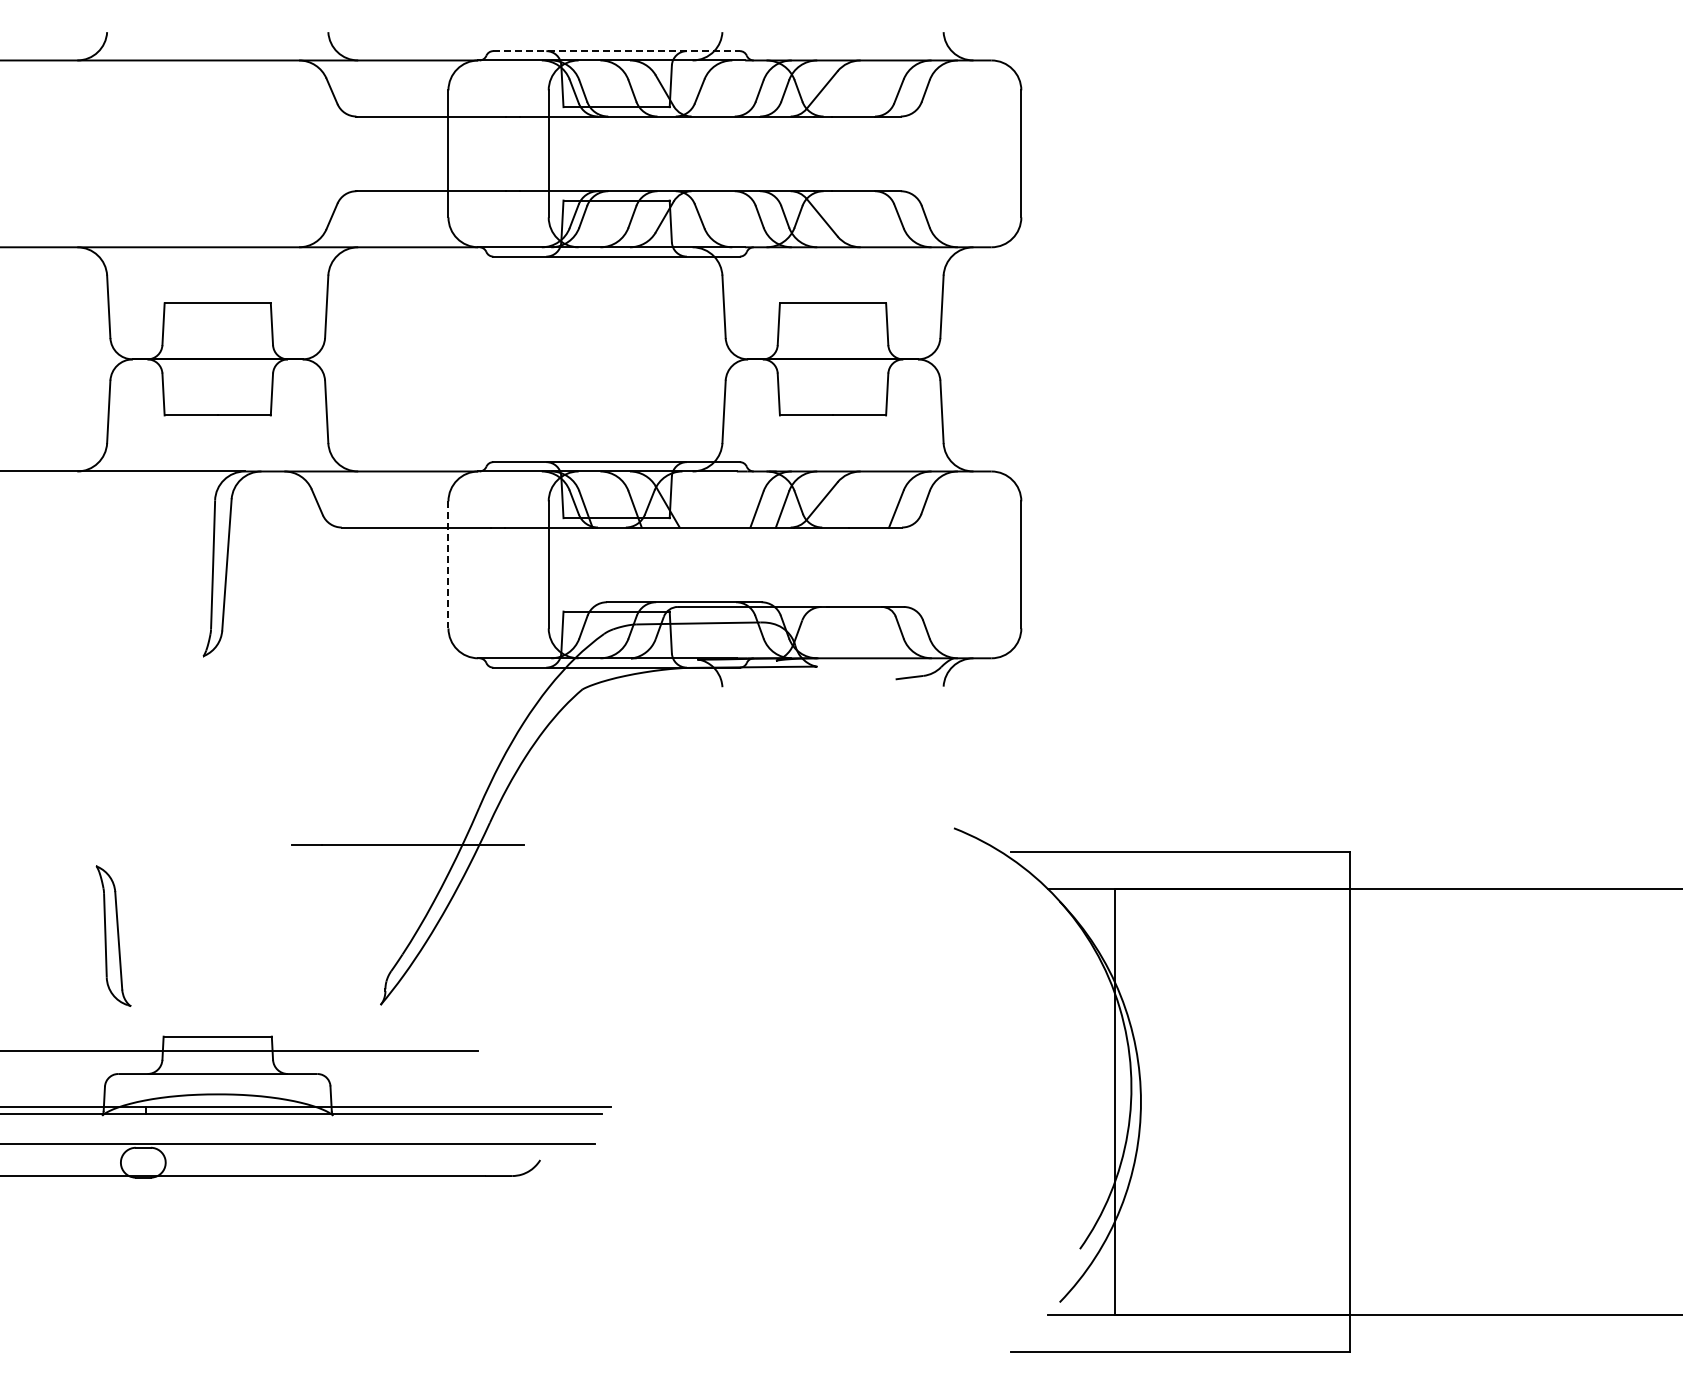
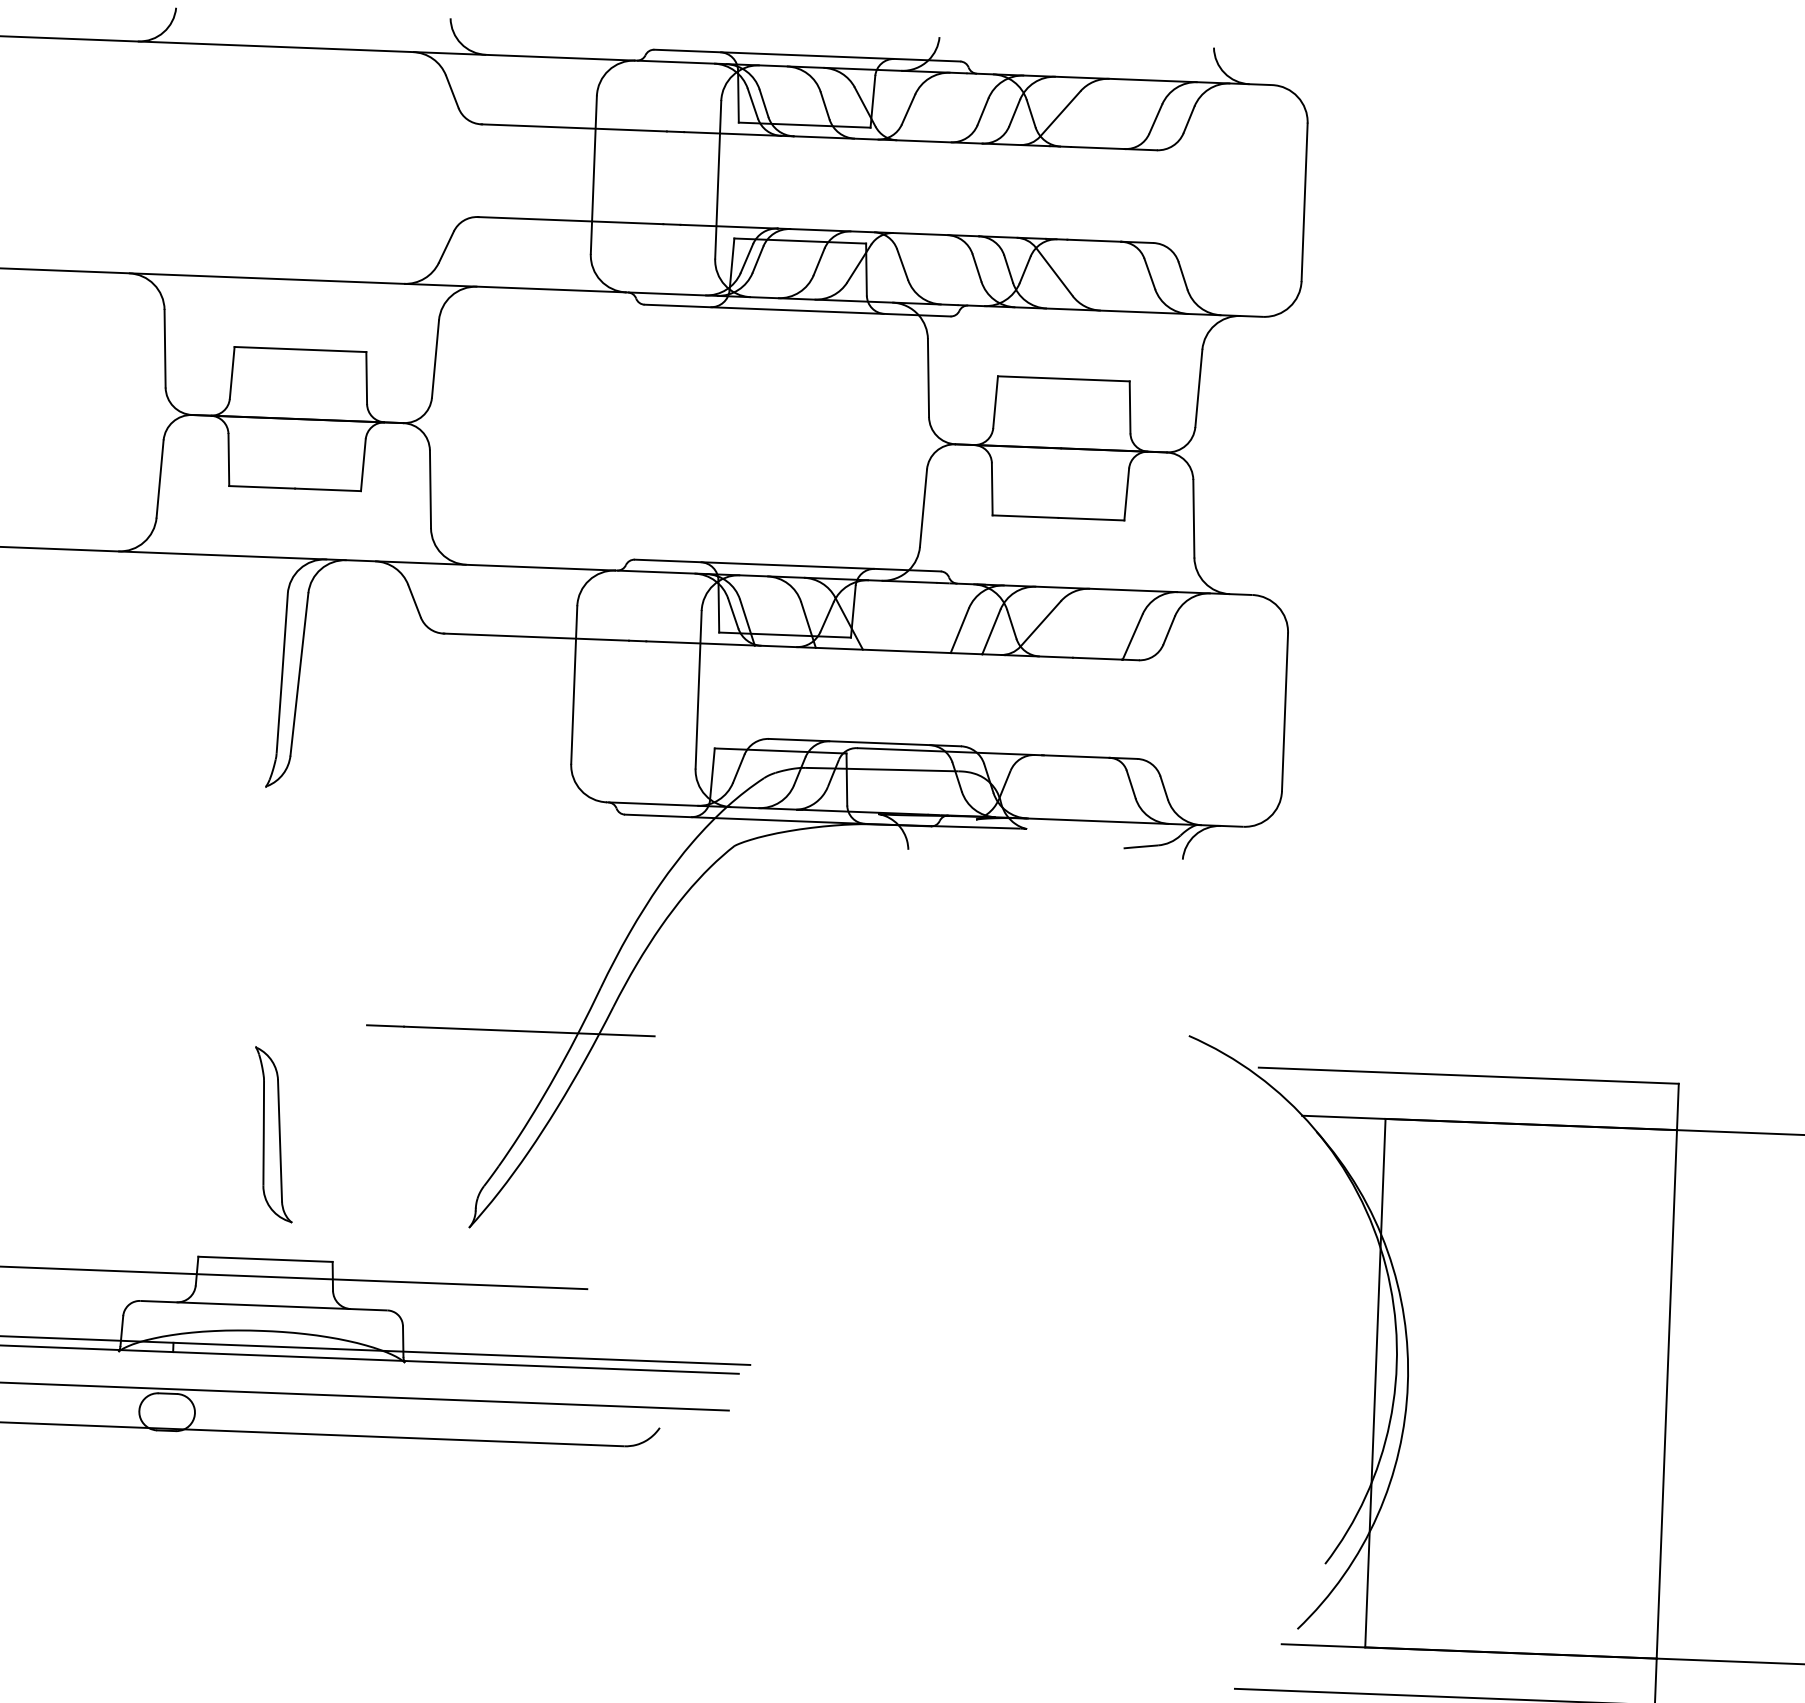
line: (617, 51) -> (808, 56), dashed -> solid
line: (448, 564) -> (574, 684), dashed -> solid
part: (113, 935) -> (273, 1133), moved

